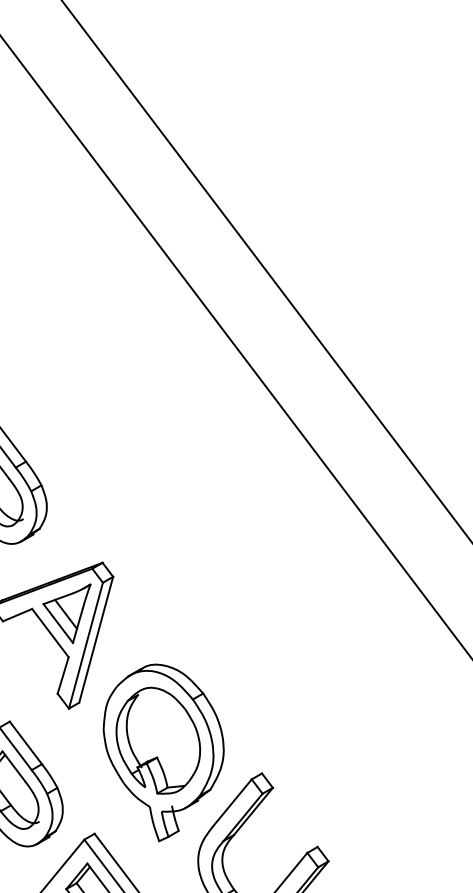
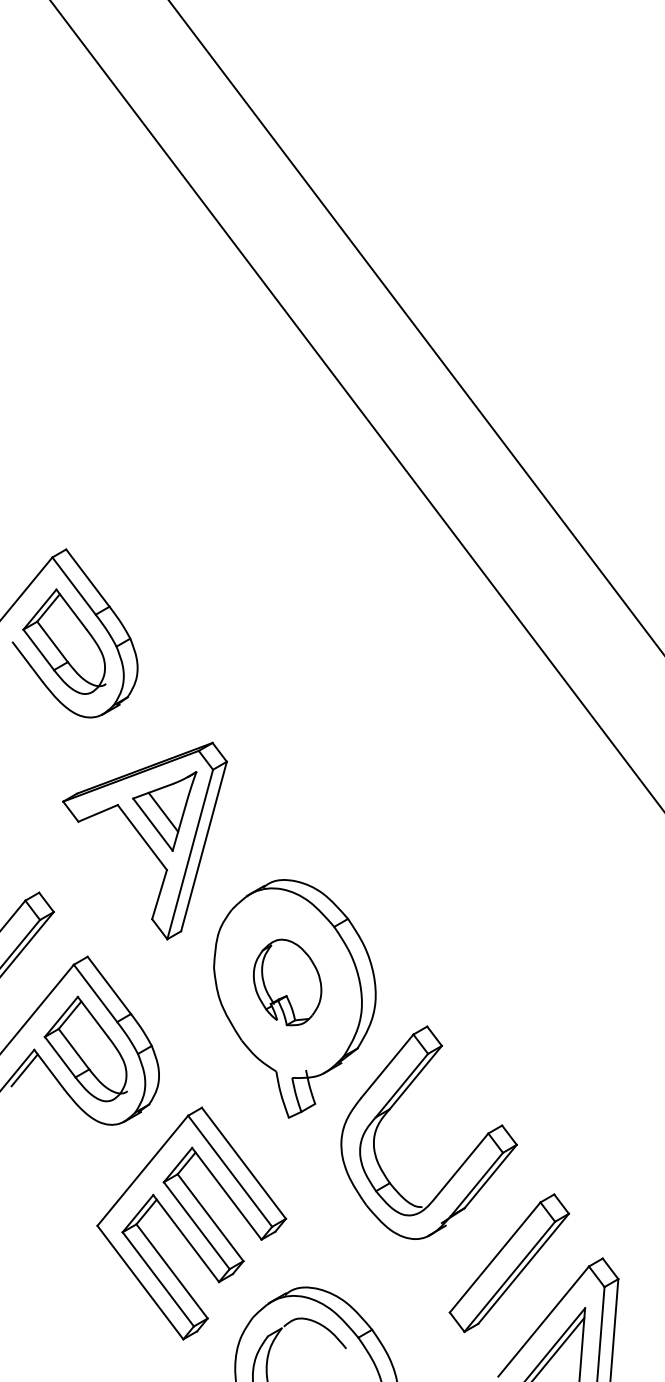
part: (158, 740) -> (287, 982), size x0.6

